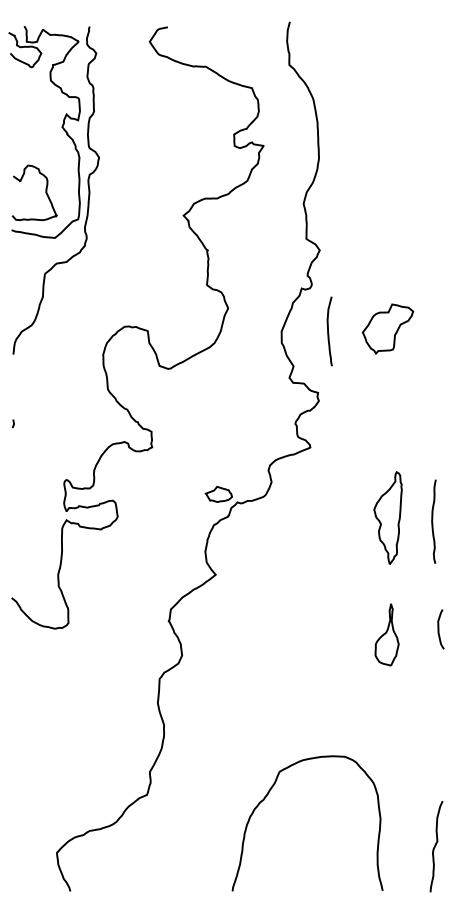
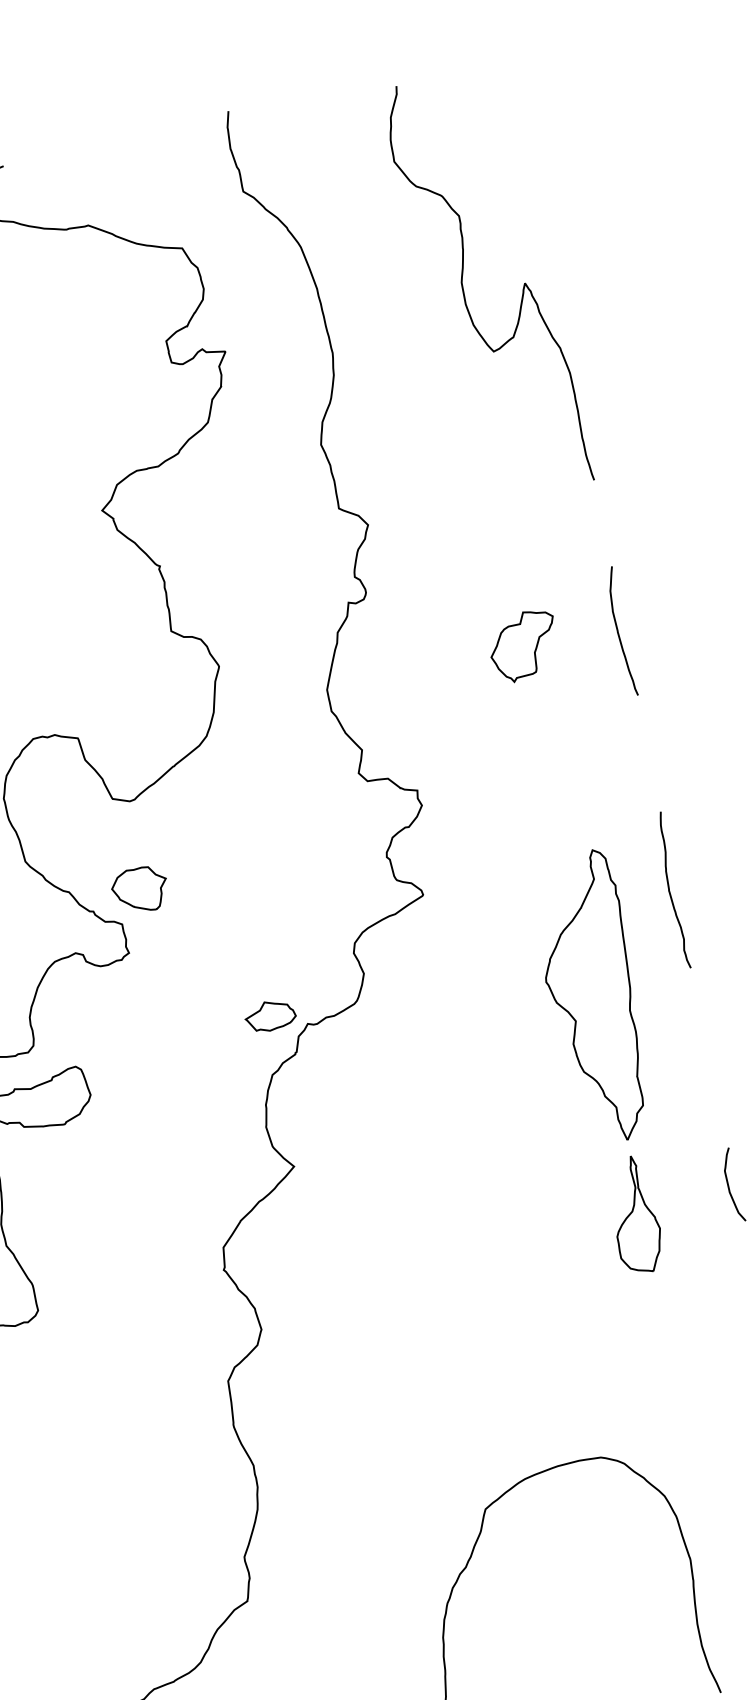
curve: (393, 138) -> (464, 289), added
part: (387, 328) -> (522, 645), size x0.71
curve: (328, 331) -> (618, 632), moved
part: (164, 415) -> (140, 889), added
part: (387, 517) -> (592, 996), size x1.67
curve: (433, 520) -> (671, 888), moved

